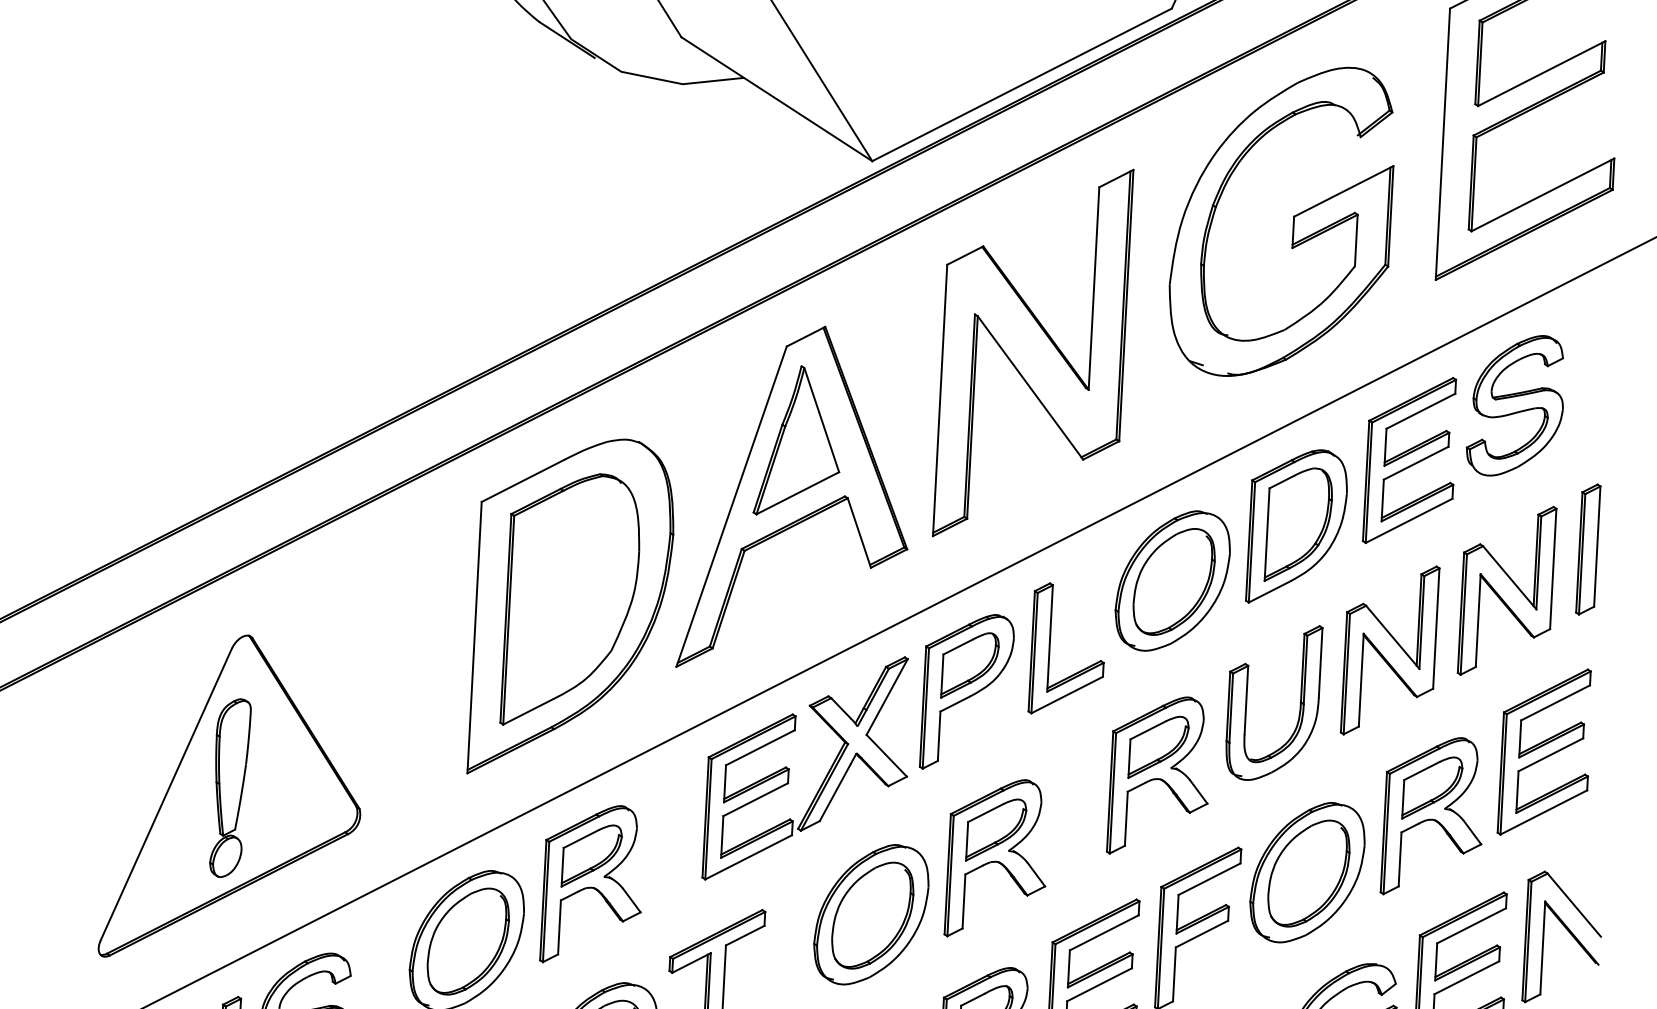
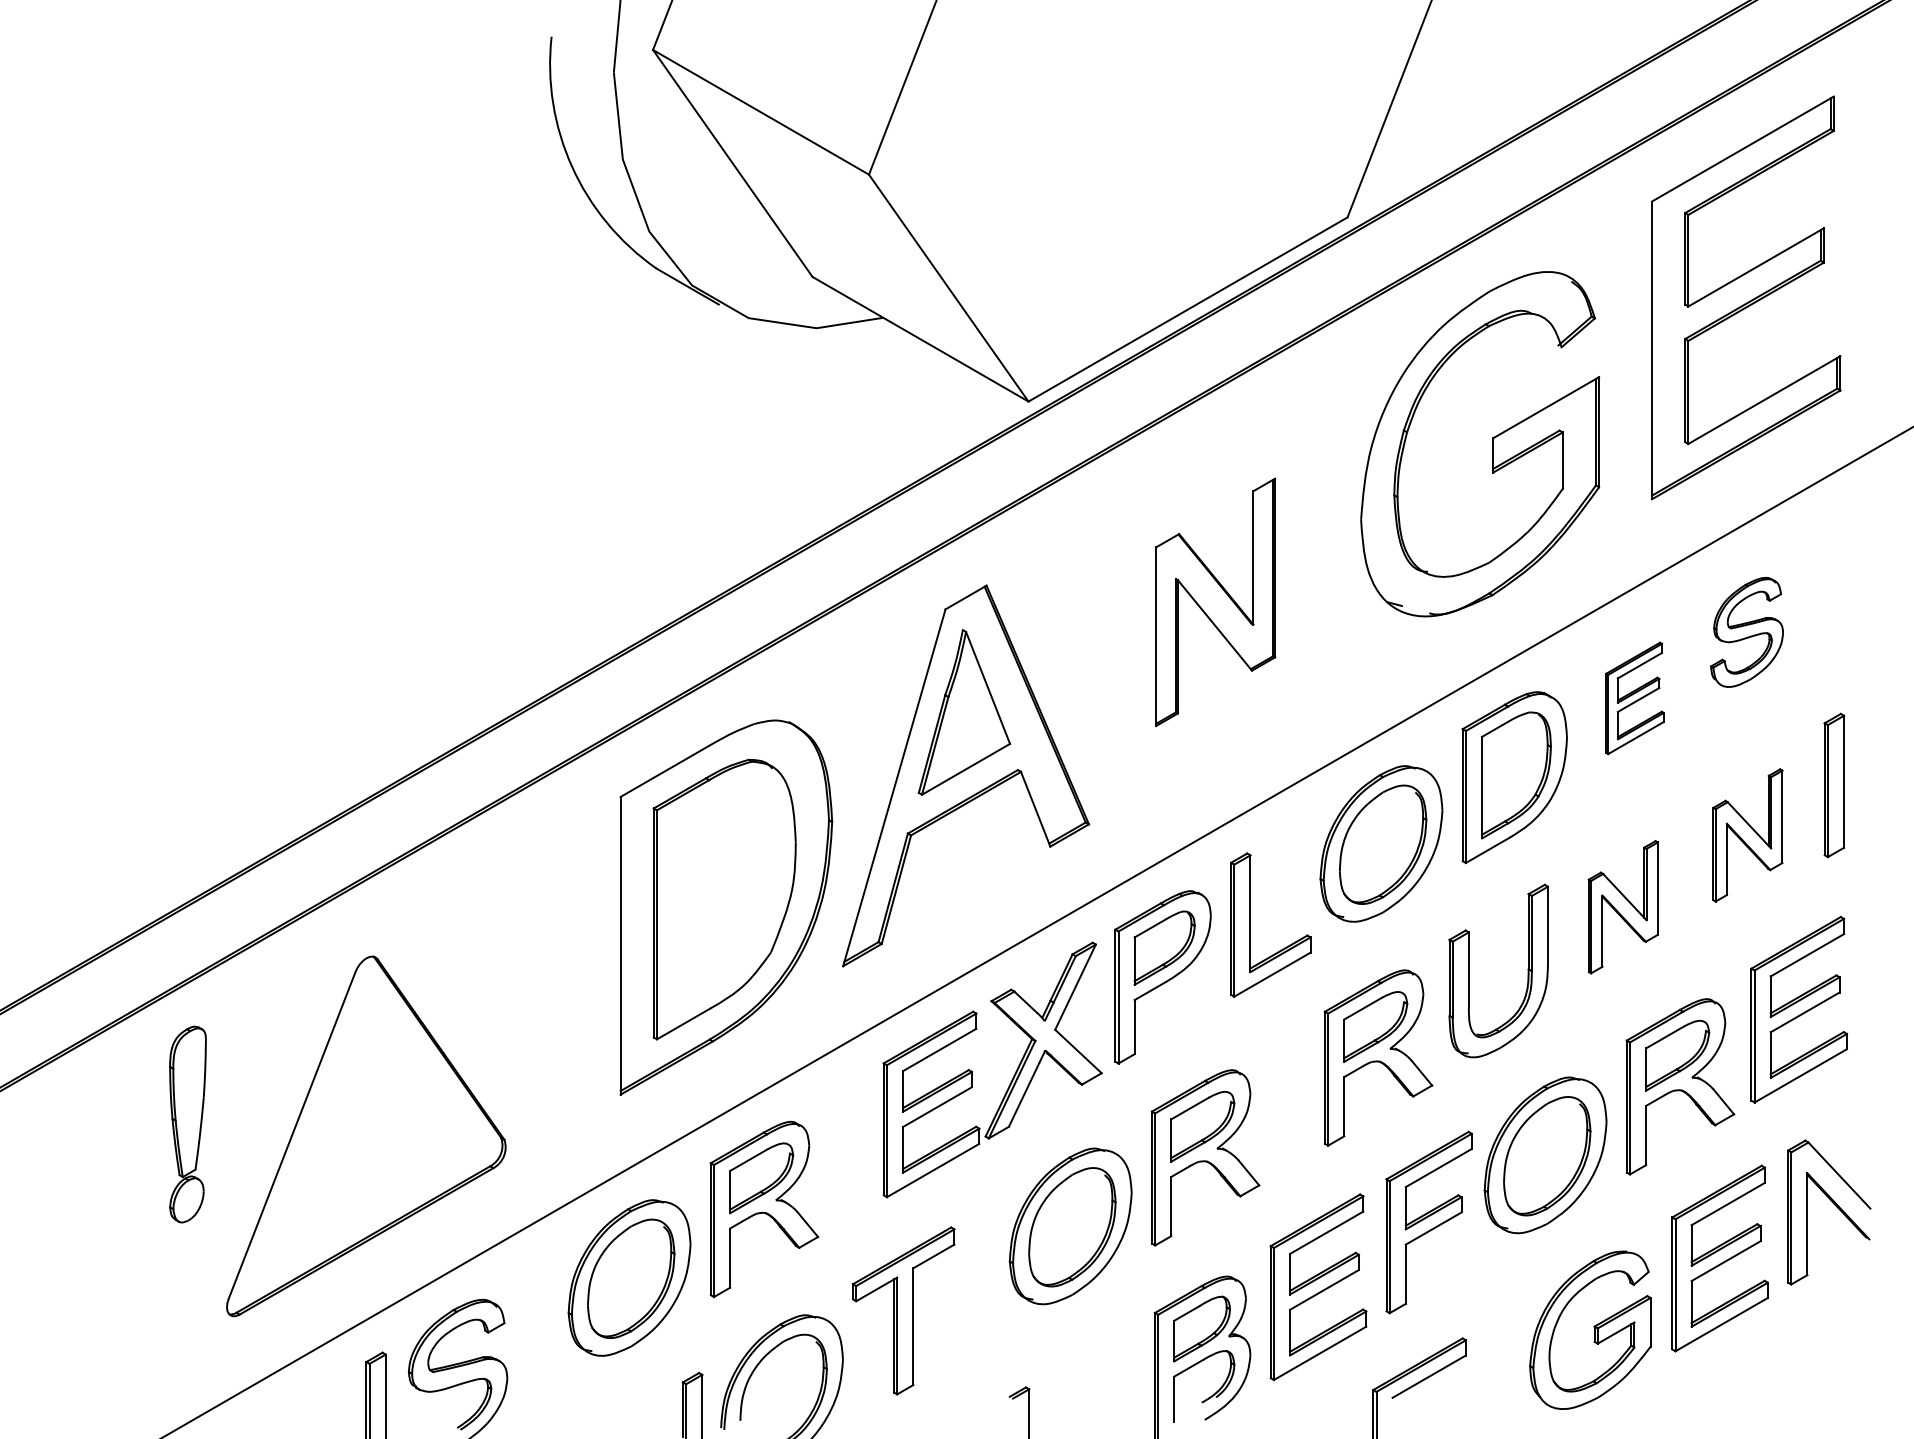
part: (1033, 353) -> (1215, 602), size x0.6
part: (1515, 405) -> (1746, 632), size x0.7
part: (1410, 460) -> (1634, 698), size x0.6
part: (1506, 590) -> (1747, 835), size x0.7
part: (1390, 649) -> (1623, 906), size x0.7
part: (229, 788) -> (187, 1124), moved

